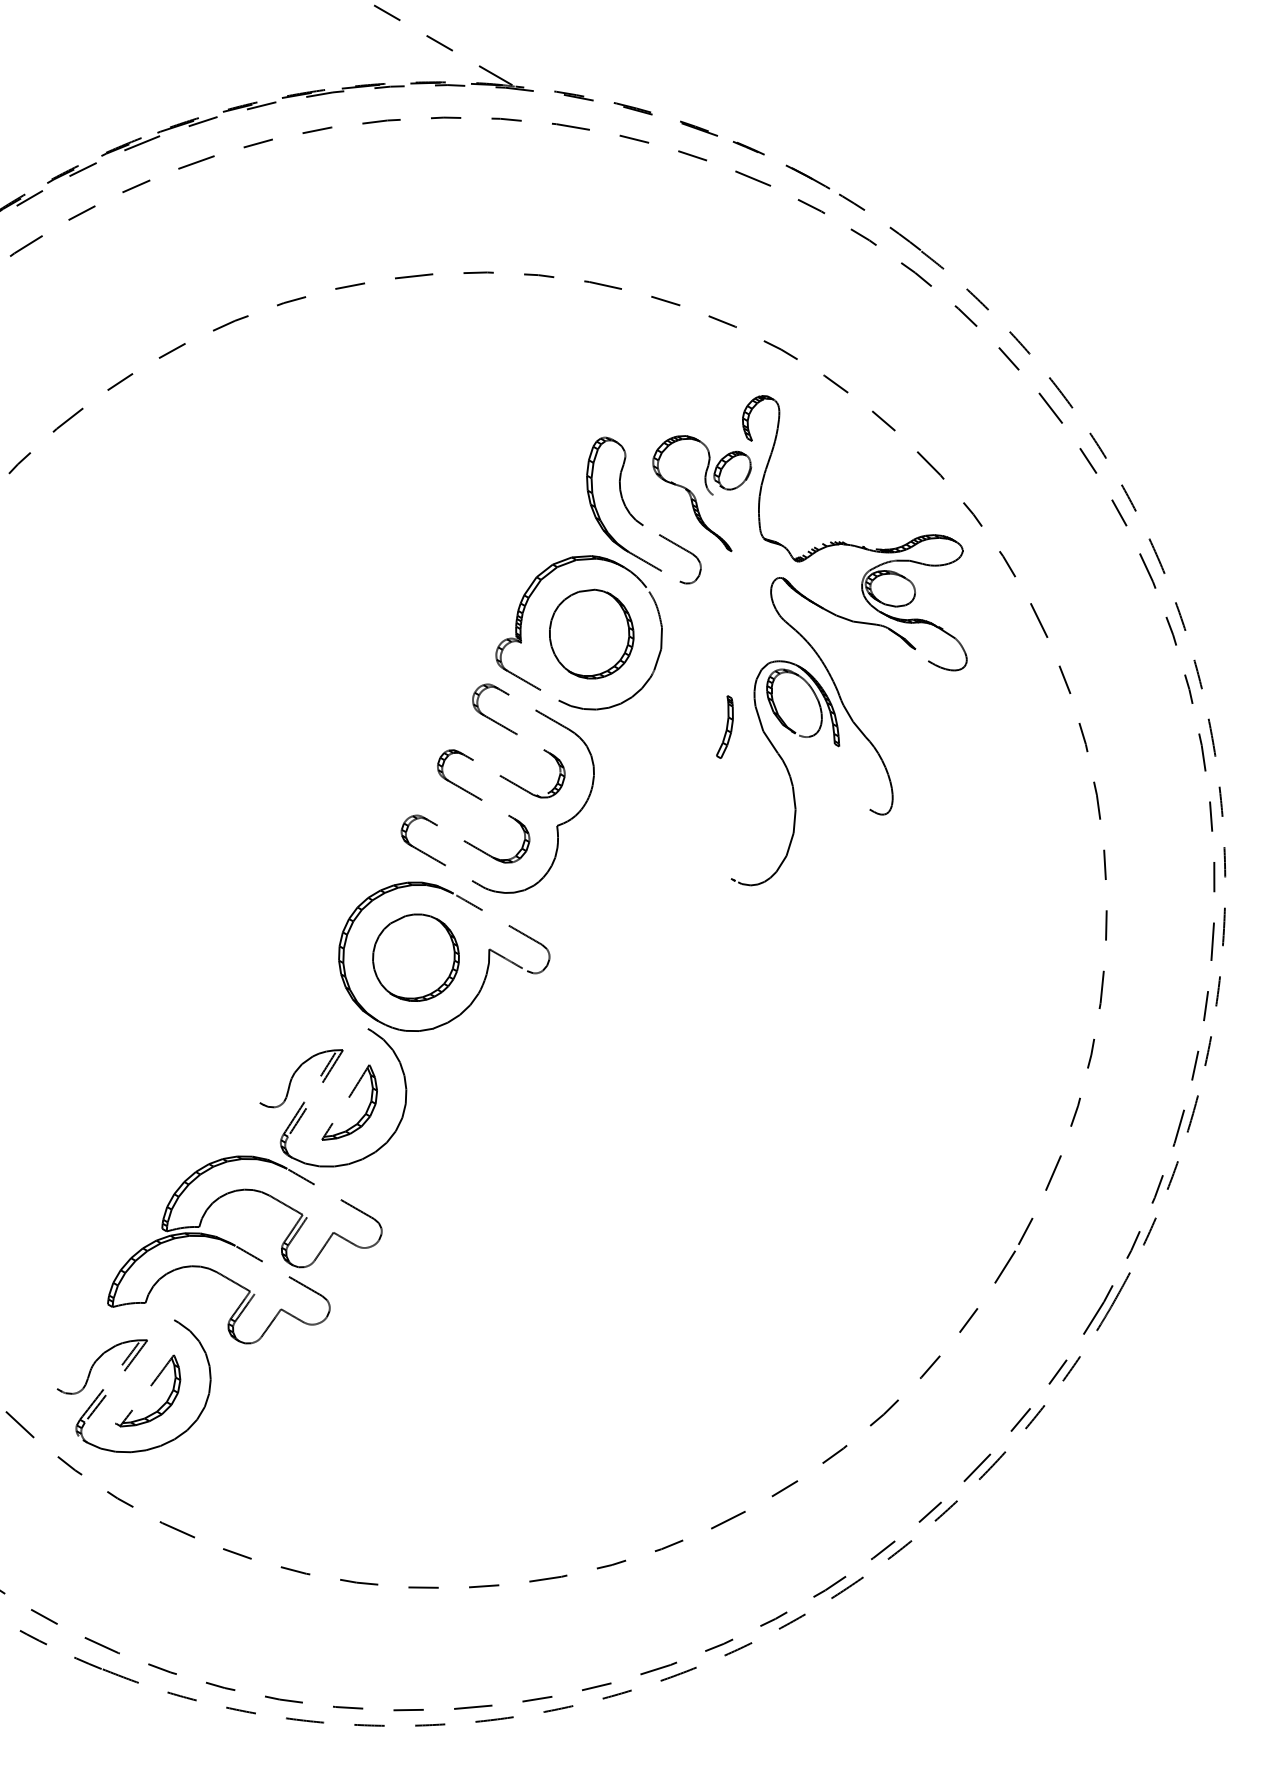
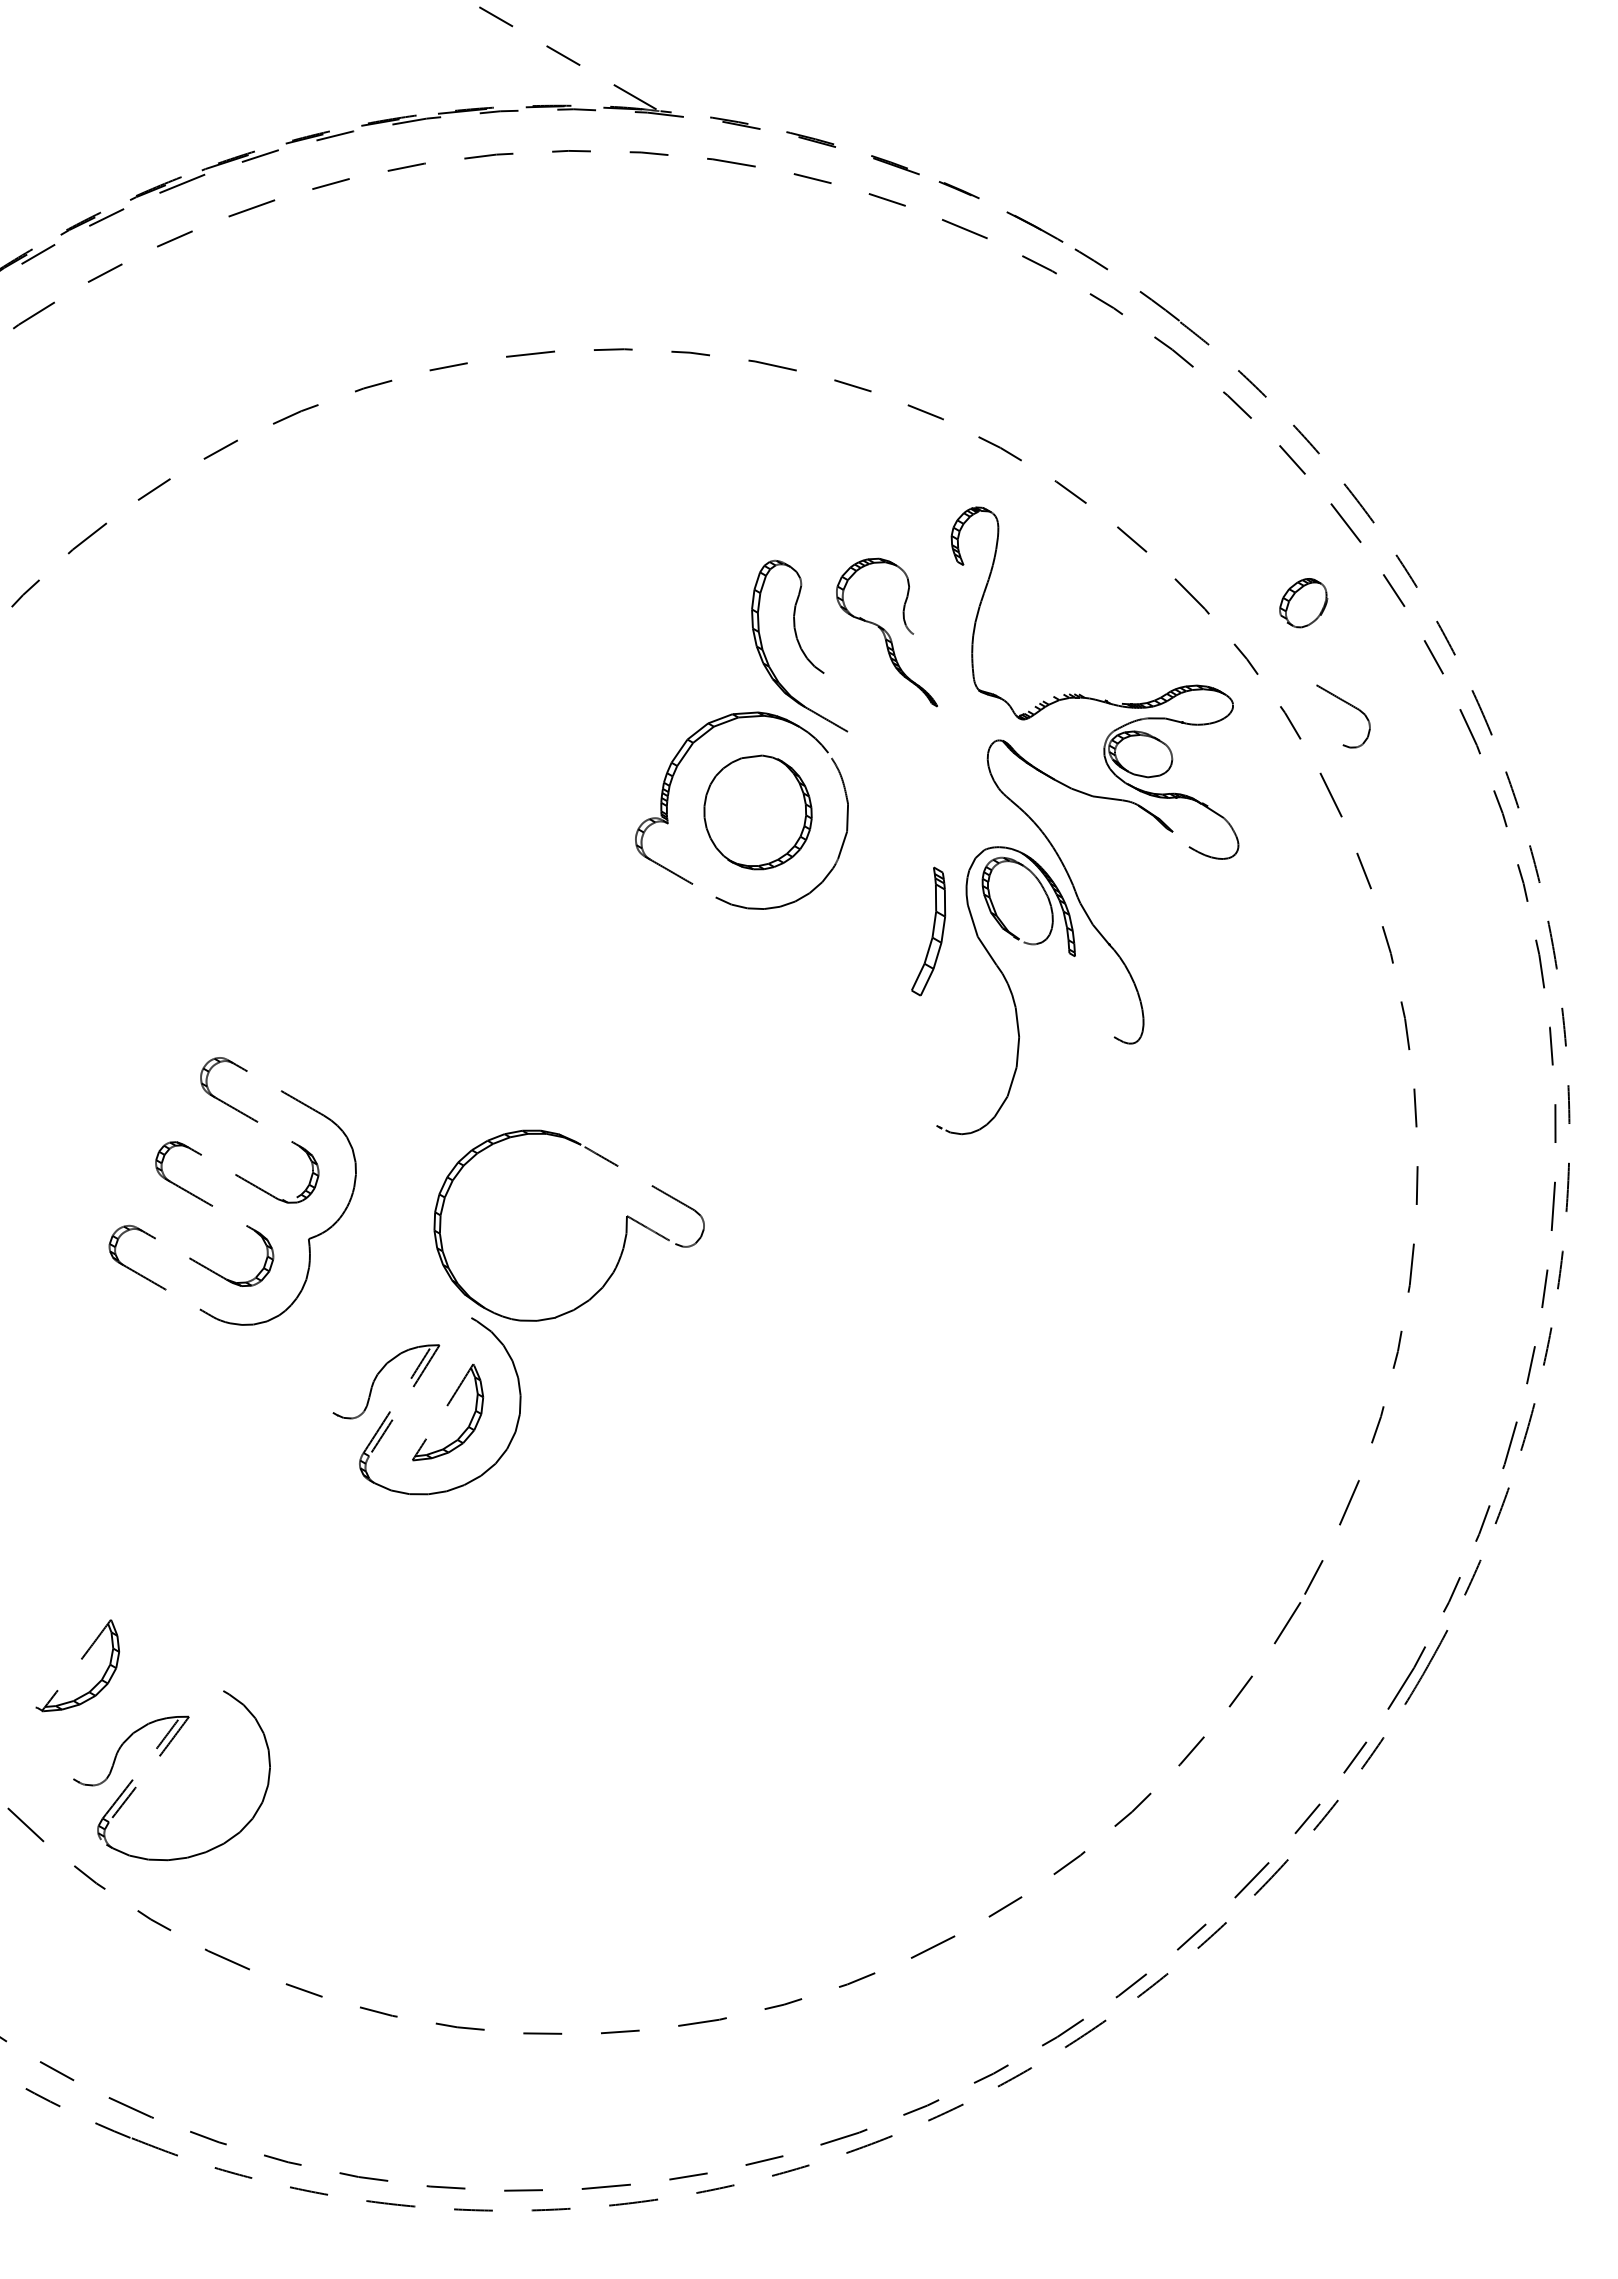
part: (732, 470) -> (1303, 603), moved
part: (684, 550) -> (1349, 705), moved
part: (724, 727) -> (928, 931), size x1.6
part: (504, 779) -> (241, 1179), moved
part: (415, 957) -> (532, 1226), removed
part: (244, 1249) -> (313, 1600), removed
part: (150, 1386) -> (81, 1659), moved

